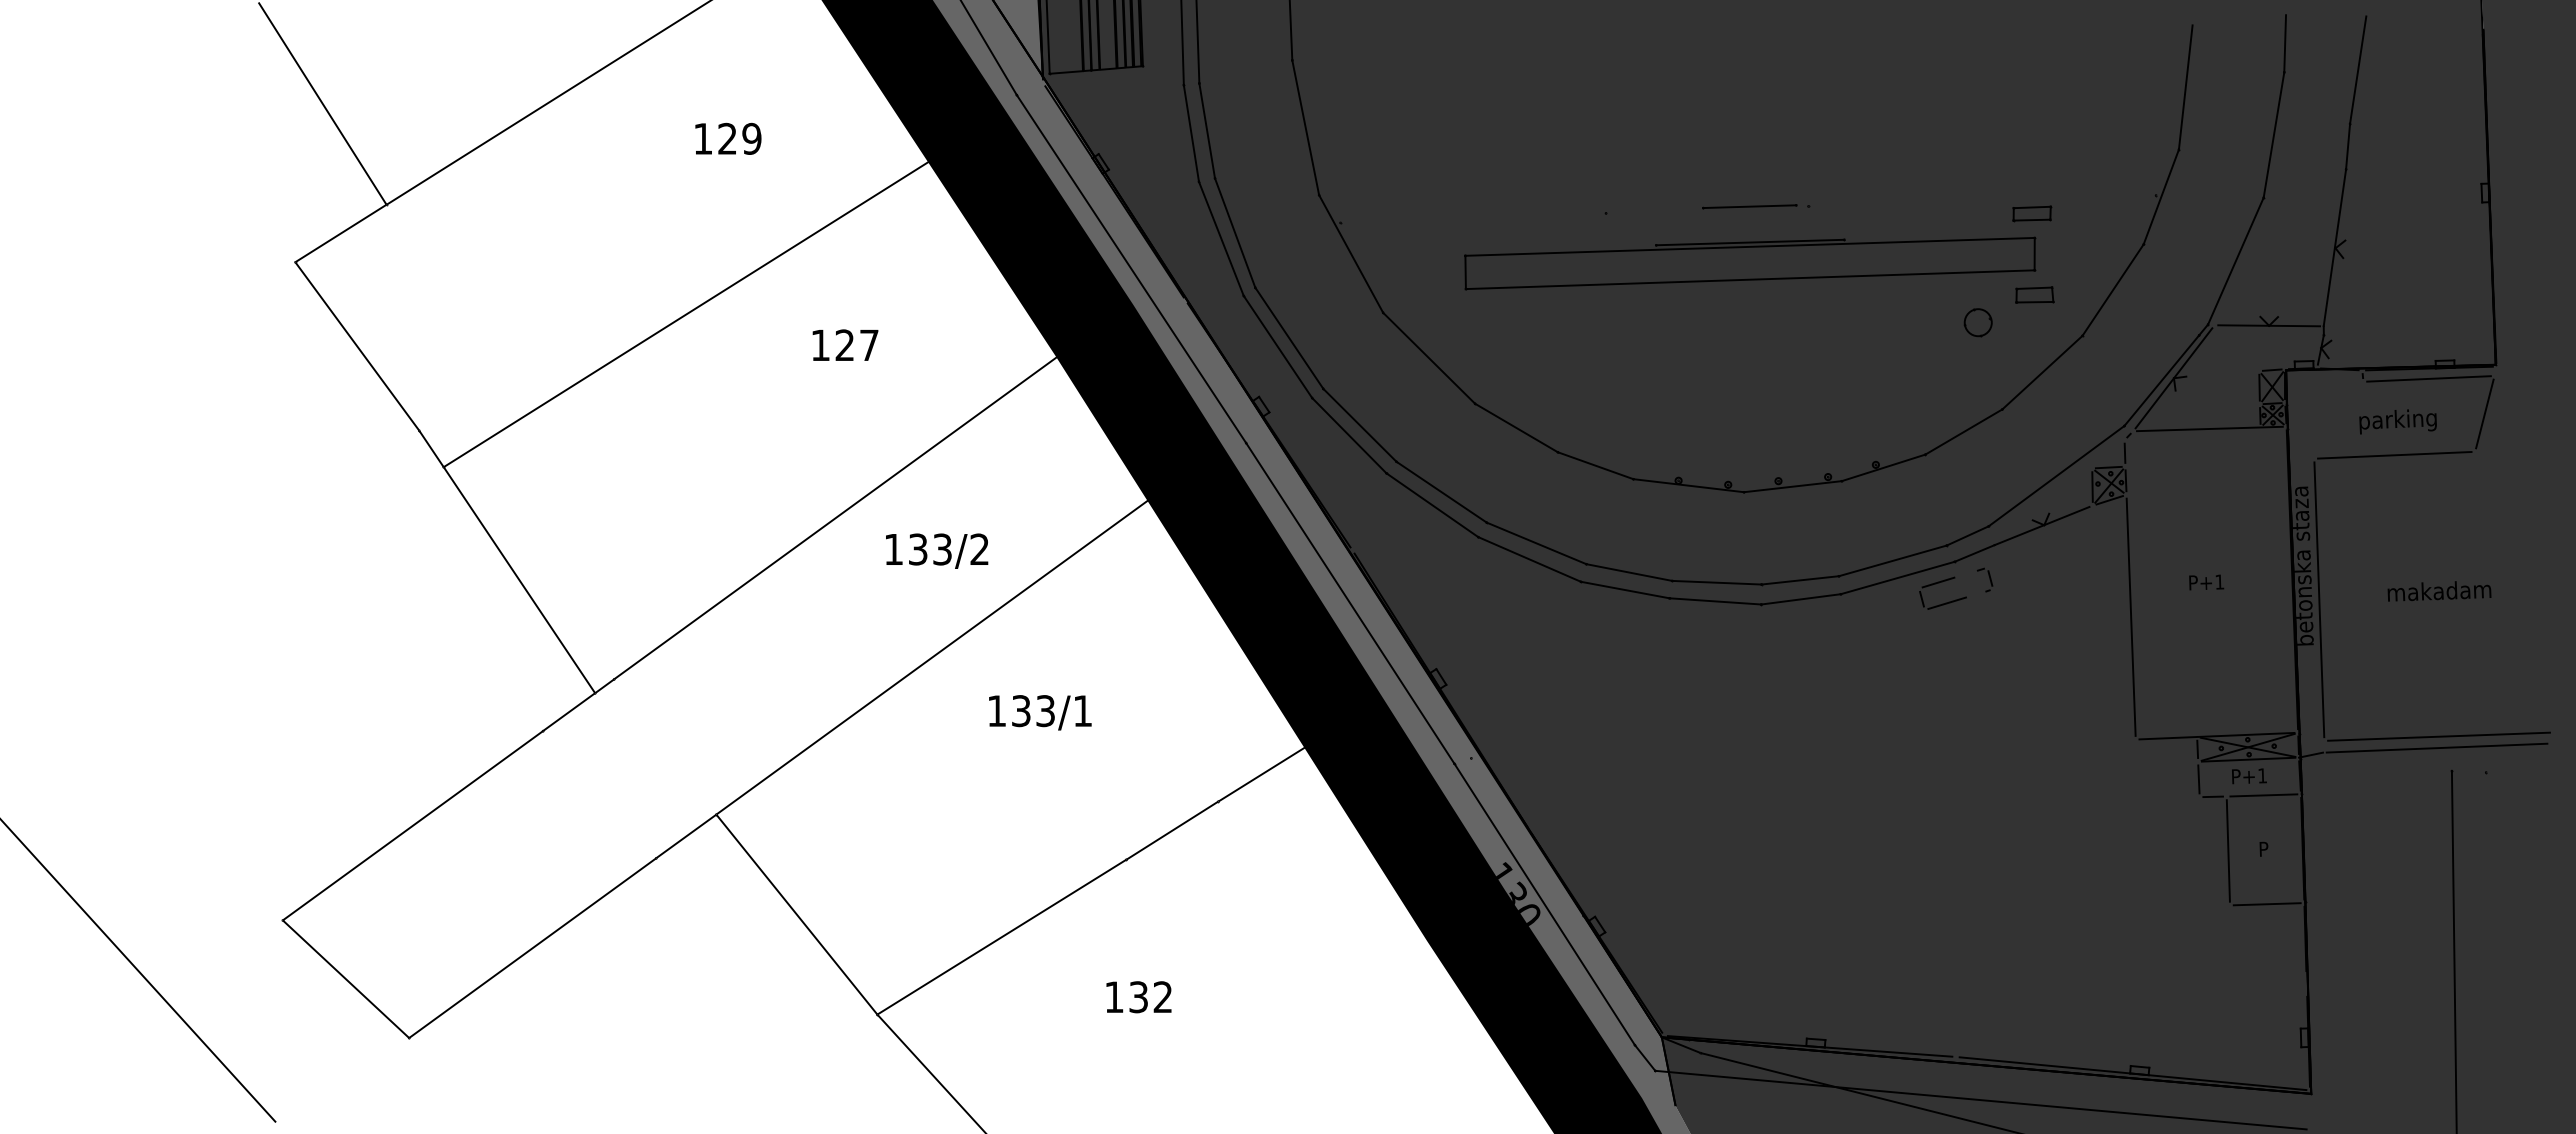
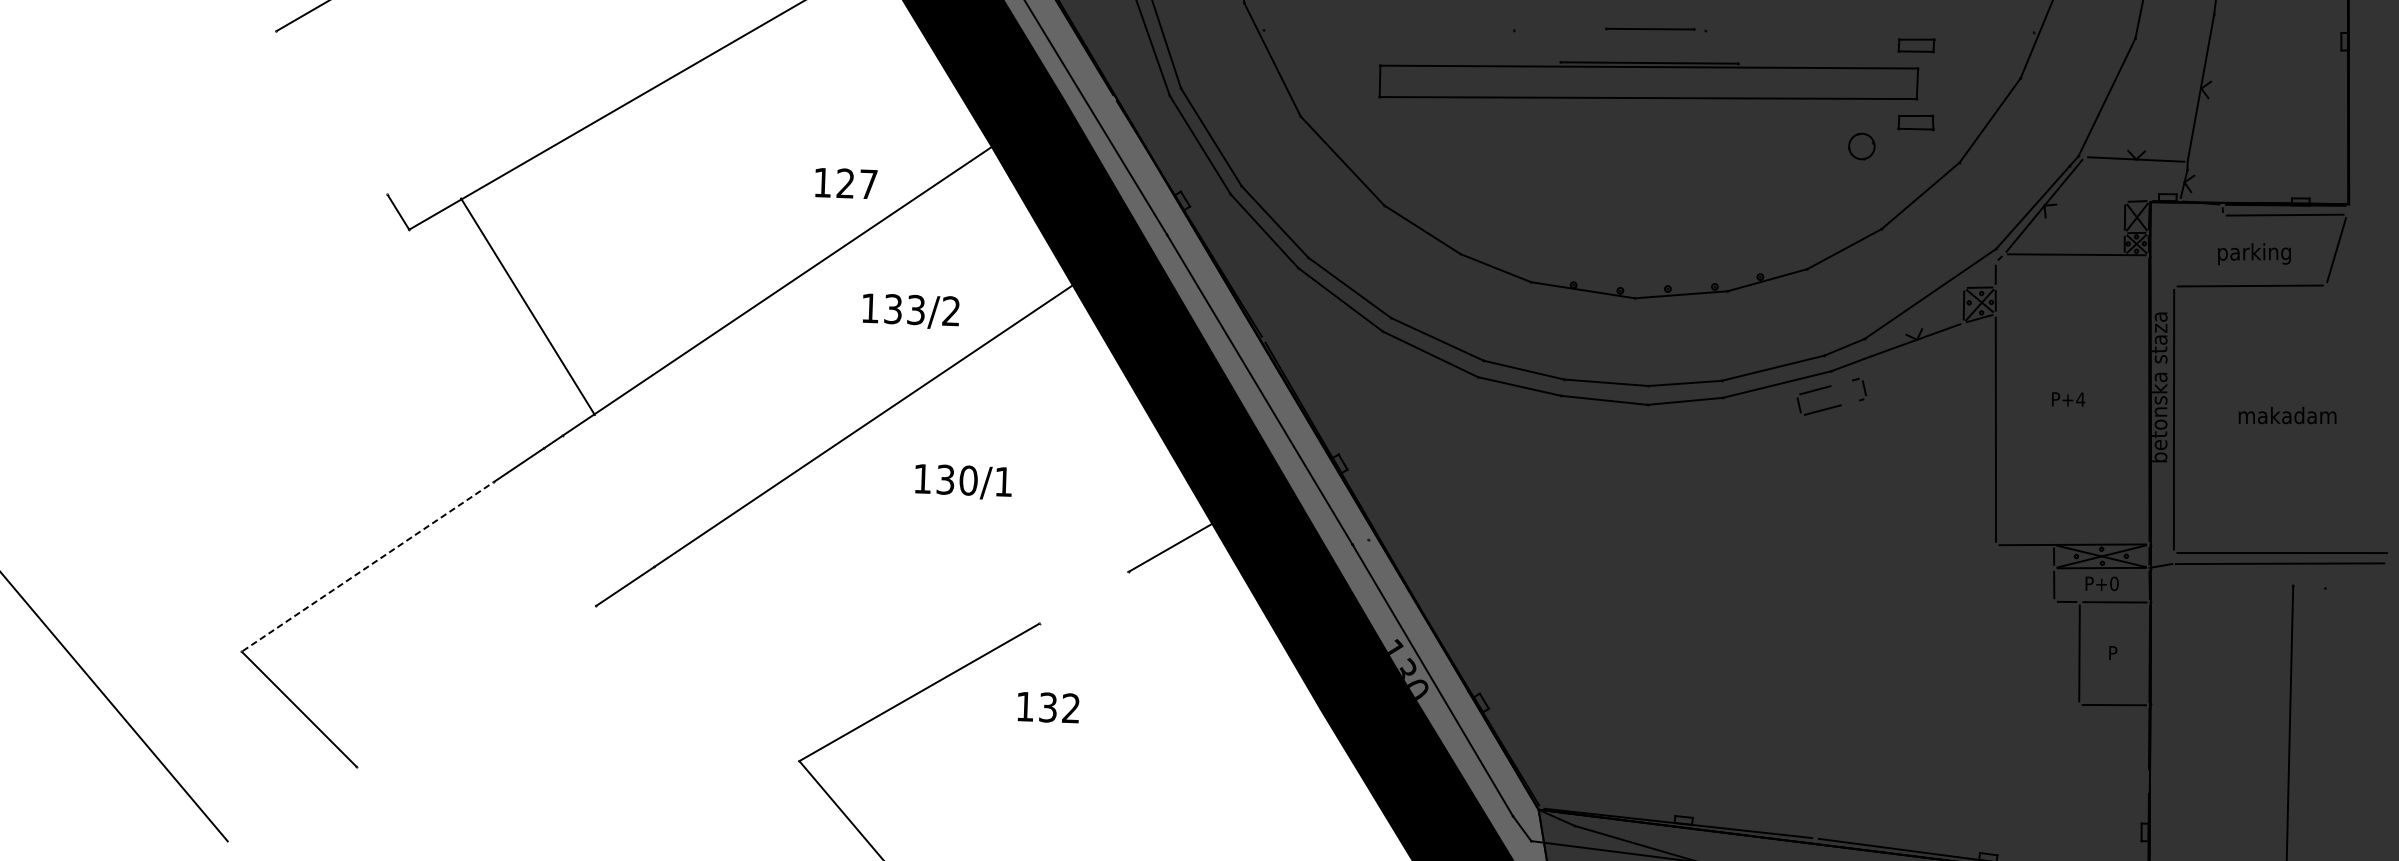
text: (845, 344) -> (846, 182), moved
line: (357, 346) -> (332, 112), removed
text: (937, 550) -> (911, 310), moved
line: (519, 580) -> (528, 307), moved
text: (2219, 582) -> (2080, 399), P+1 -> P+4
text: (1045, 711) -> (968, 481), 133/1 -> 130/1
text: (2262, 775) -> (2114, 583), P+1 -> P+0
line: (412, 825) -> (367, 566), solid -> dashed
line: (1172, 830) -> (1084, 597), removed
line: (796, 914) -> (726, 663), removed
line: (532, 948) -> (476, 686), removed
text: (1138, 997) -> (1048, 707), moved

